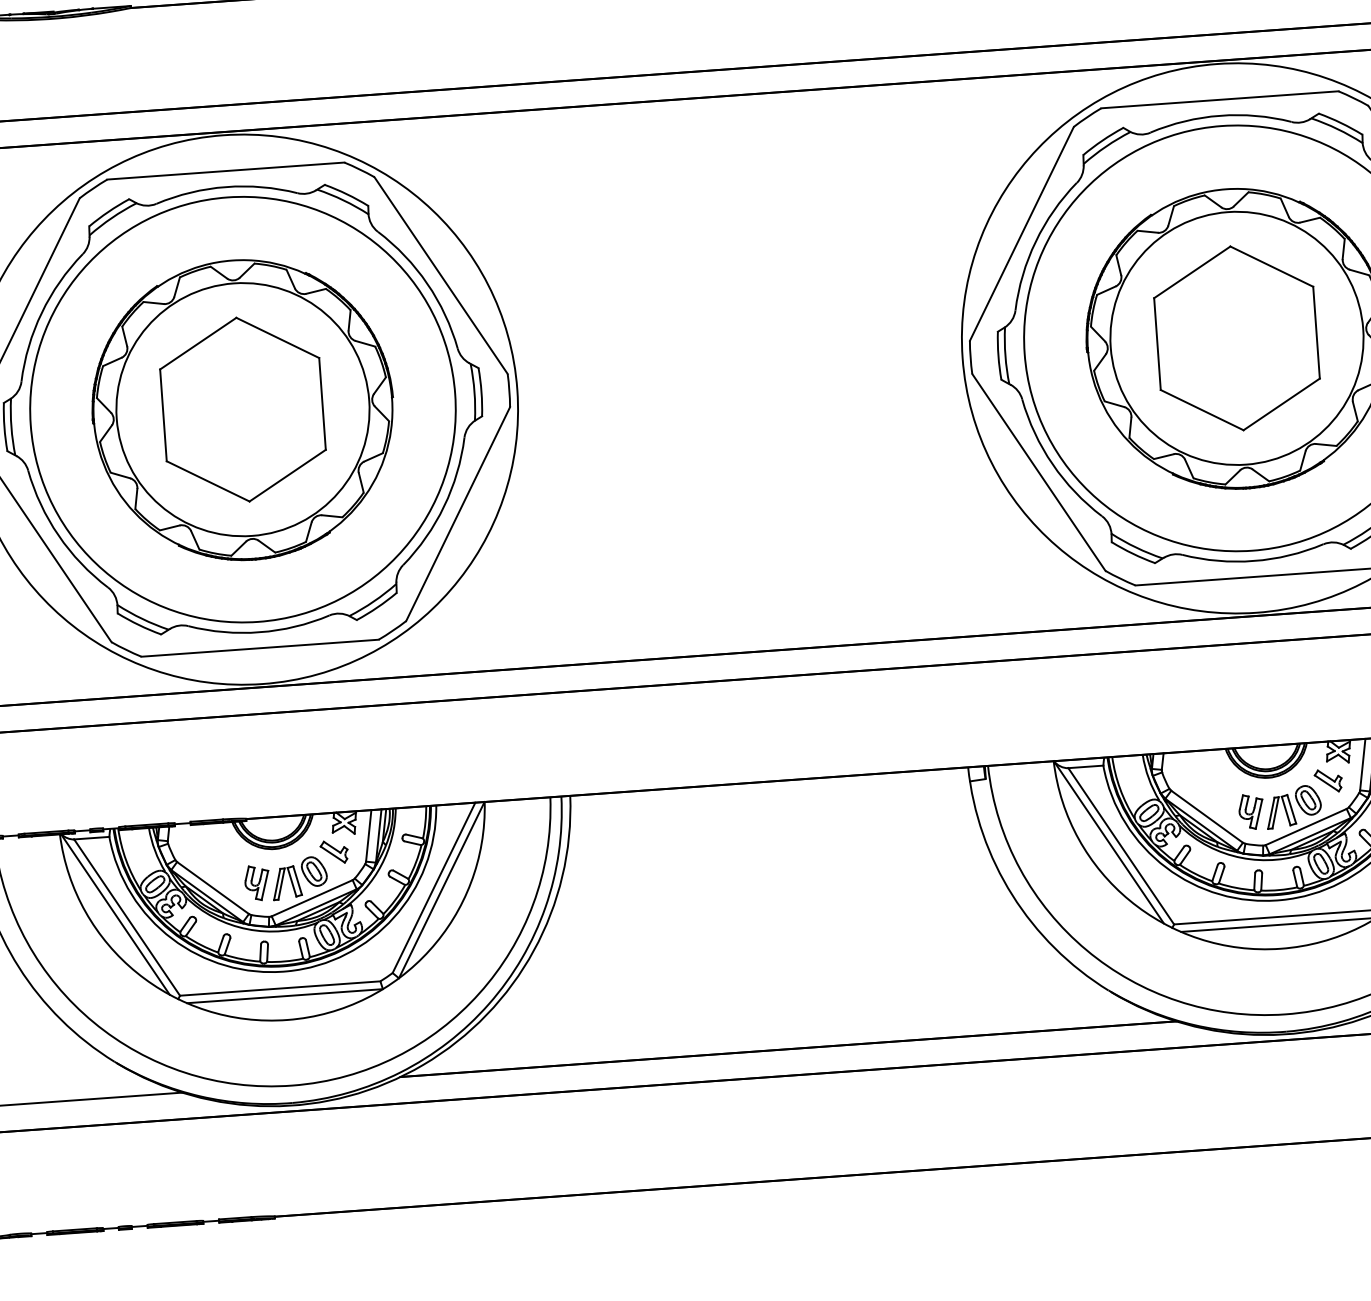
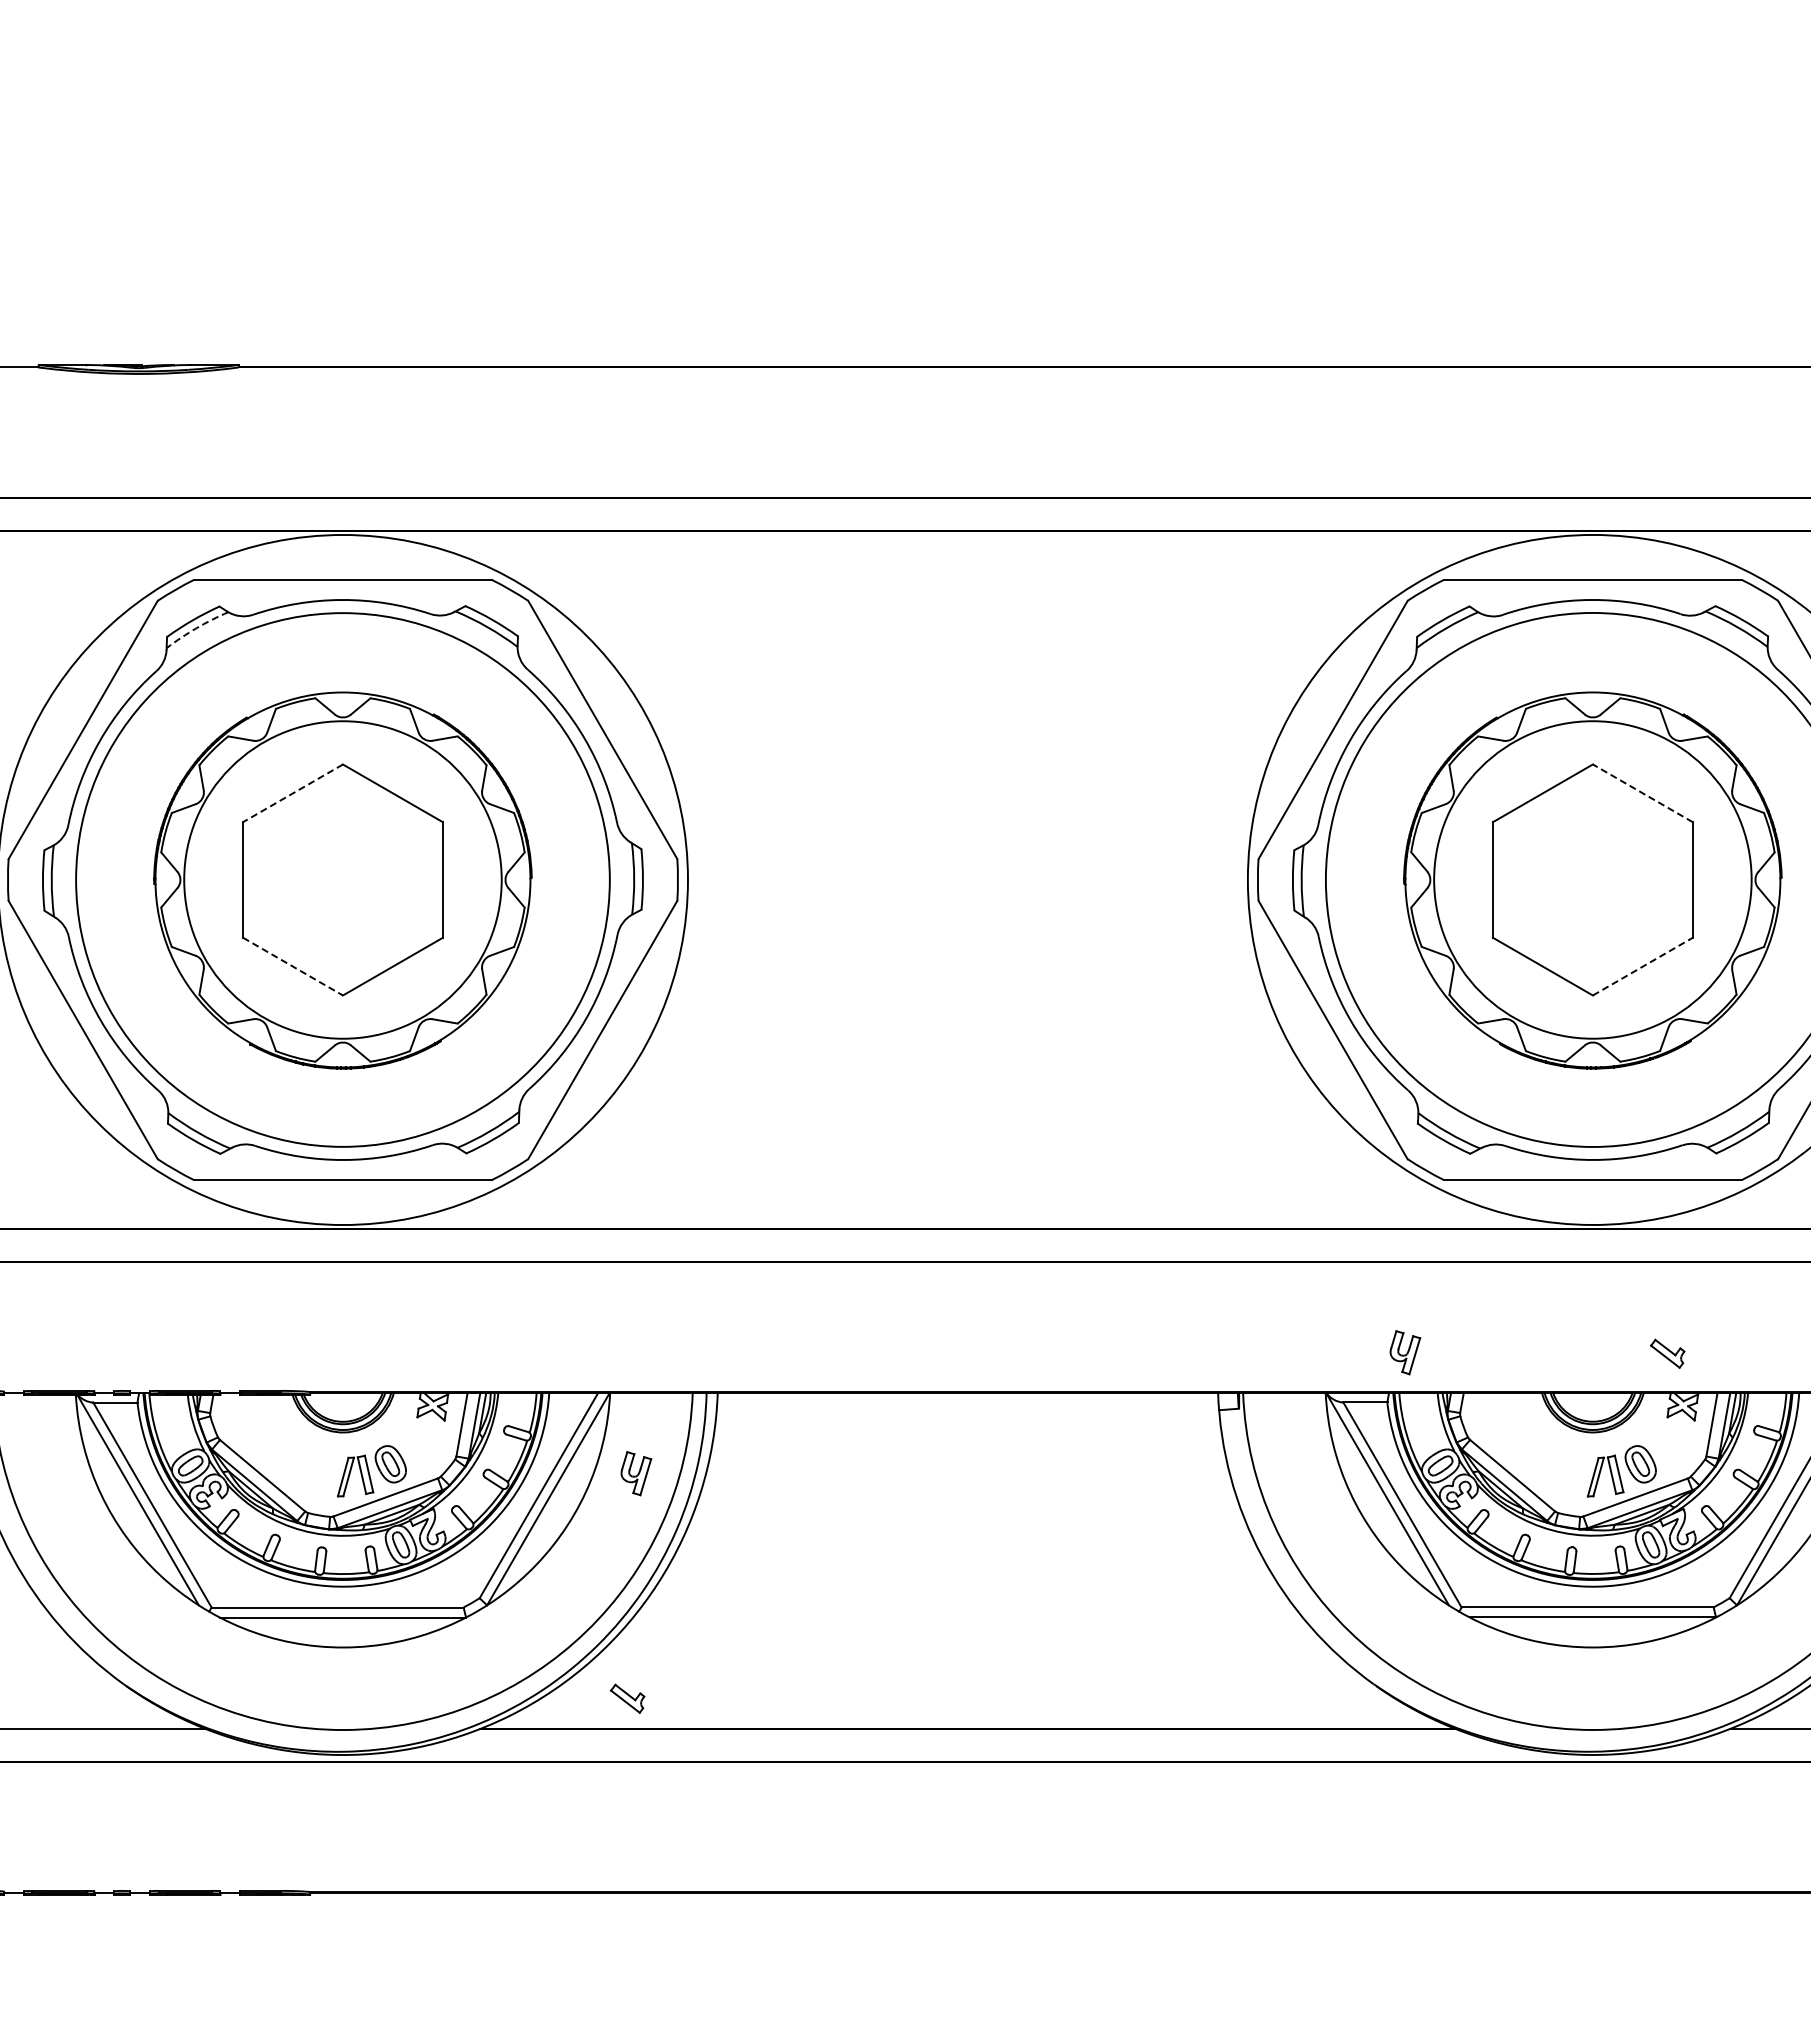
arc: (112, 218) -> (196, 628), solid -> dashed
line: (1271, 266) -> (1642, 793), solid -> dashed
line: (197, 343) -> (292, 793), solid -> dashed
line: (1281, 404) -> (1642, 966), solid -> dashed
line: (207, 481) -> (292, 966), solid -> dashed
part: (1328, 780) -> (1667, 1353), moved
part: (1251, 811) -> (1405, 1352), moved
part: (334, 851) -> (627, 1698), moved
part: (257, 883) -> (636, 1473), moved

